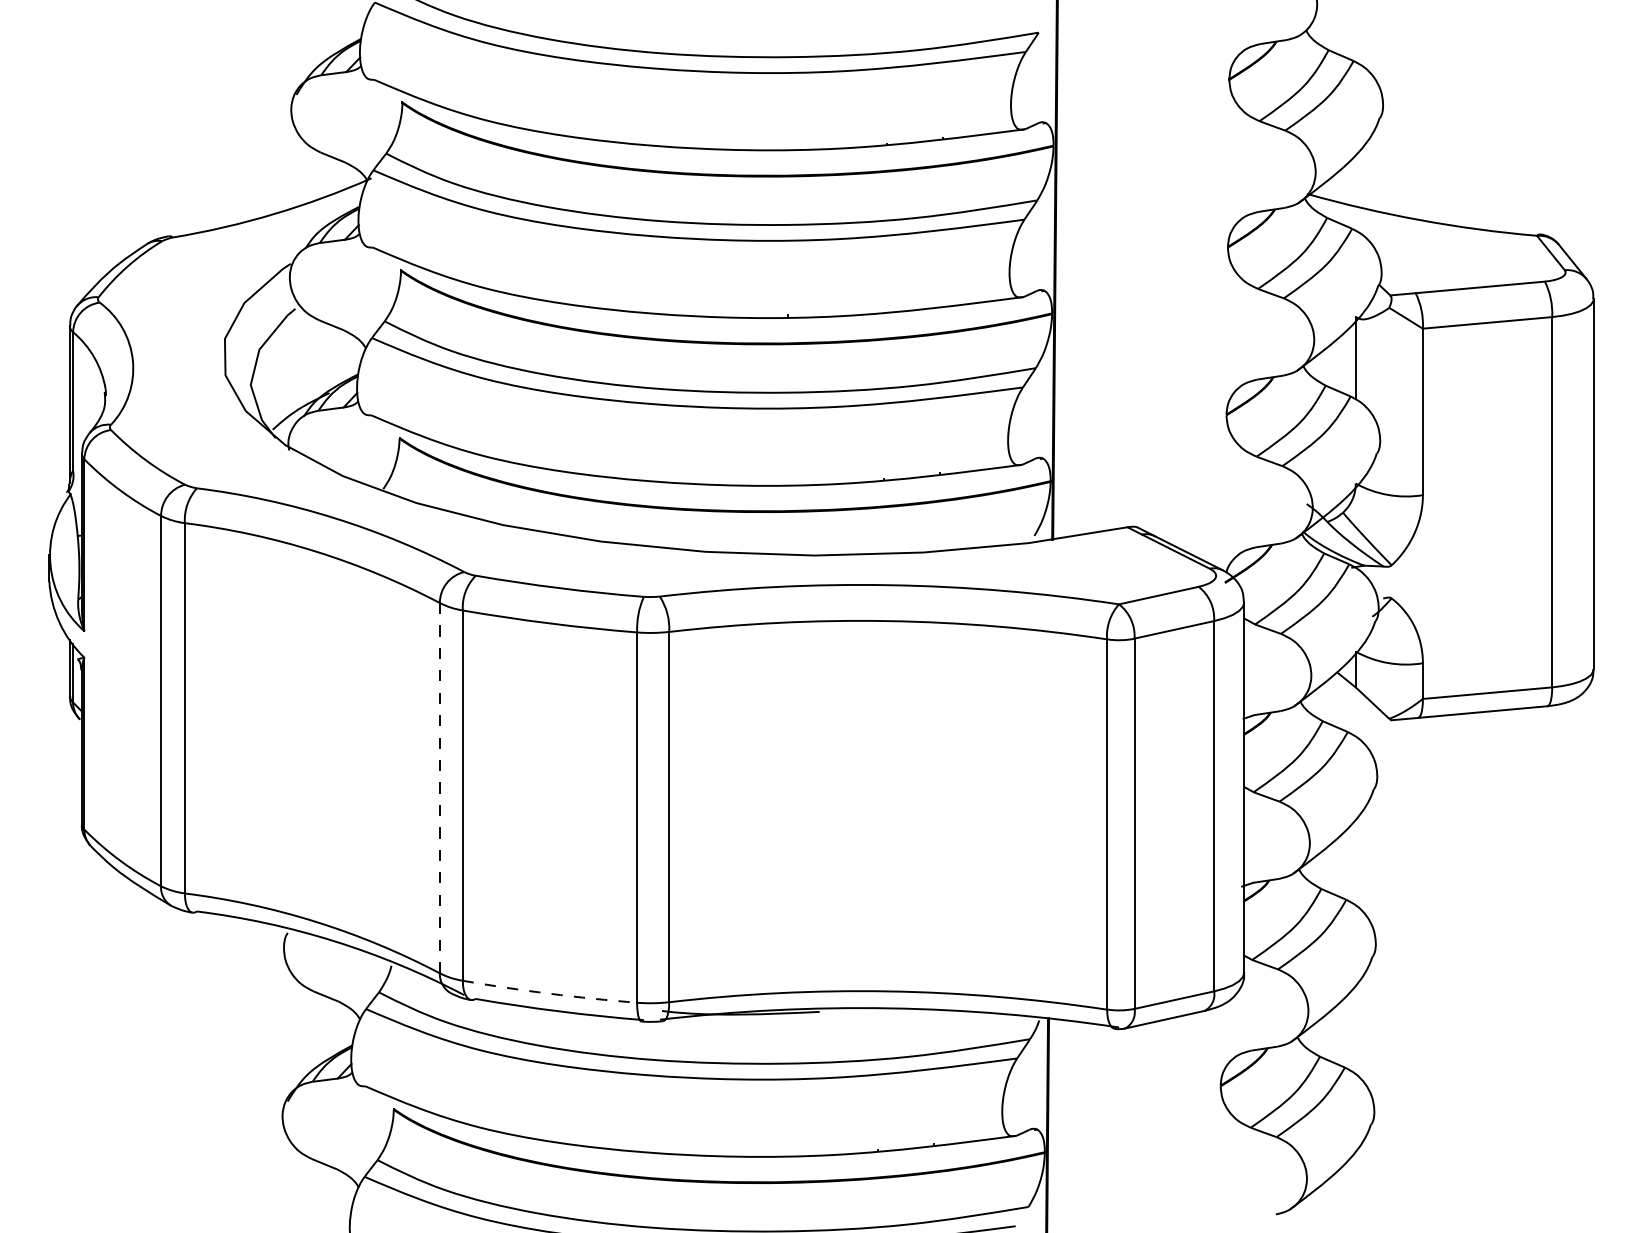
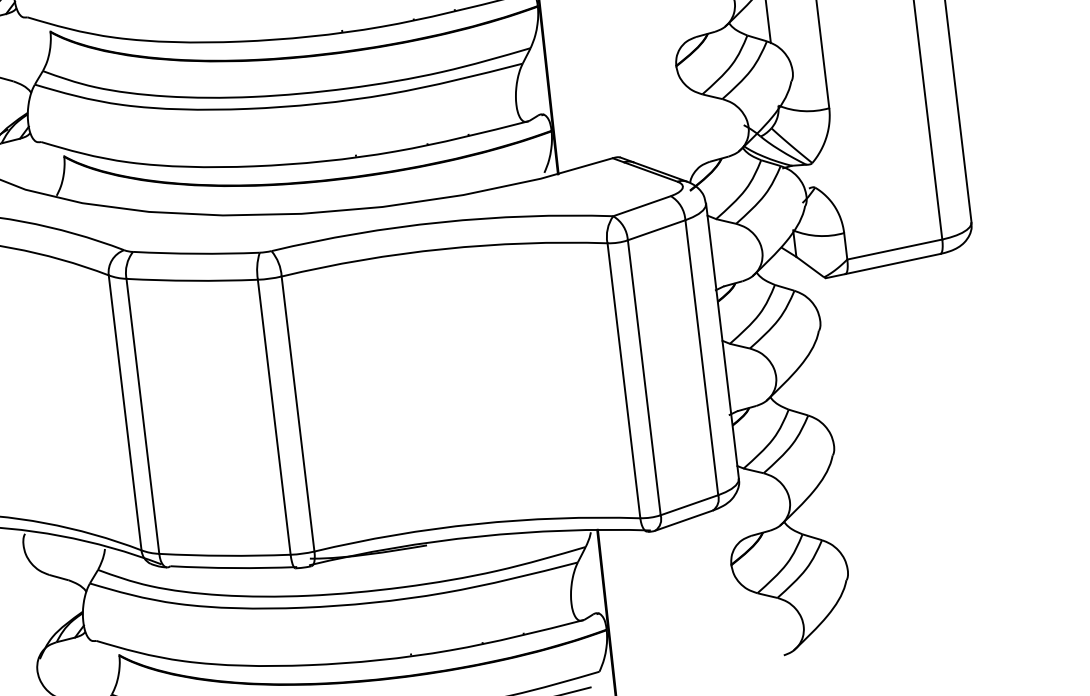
line: (439, 787) -> (124, 412), dashed -> solid
arc: (549, 993) -> (224, 555), dashed -> solid

